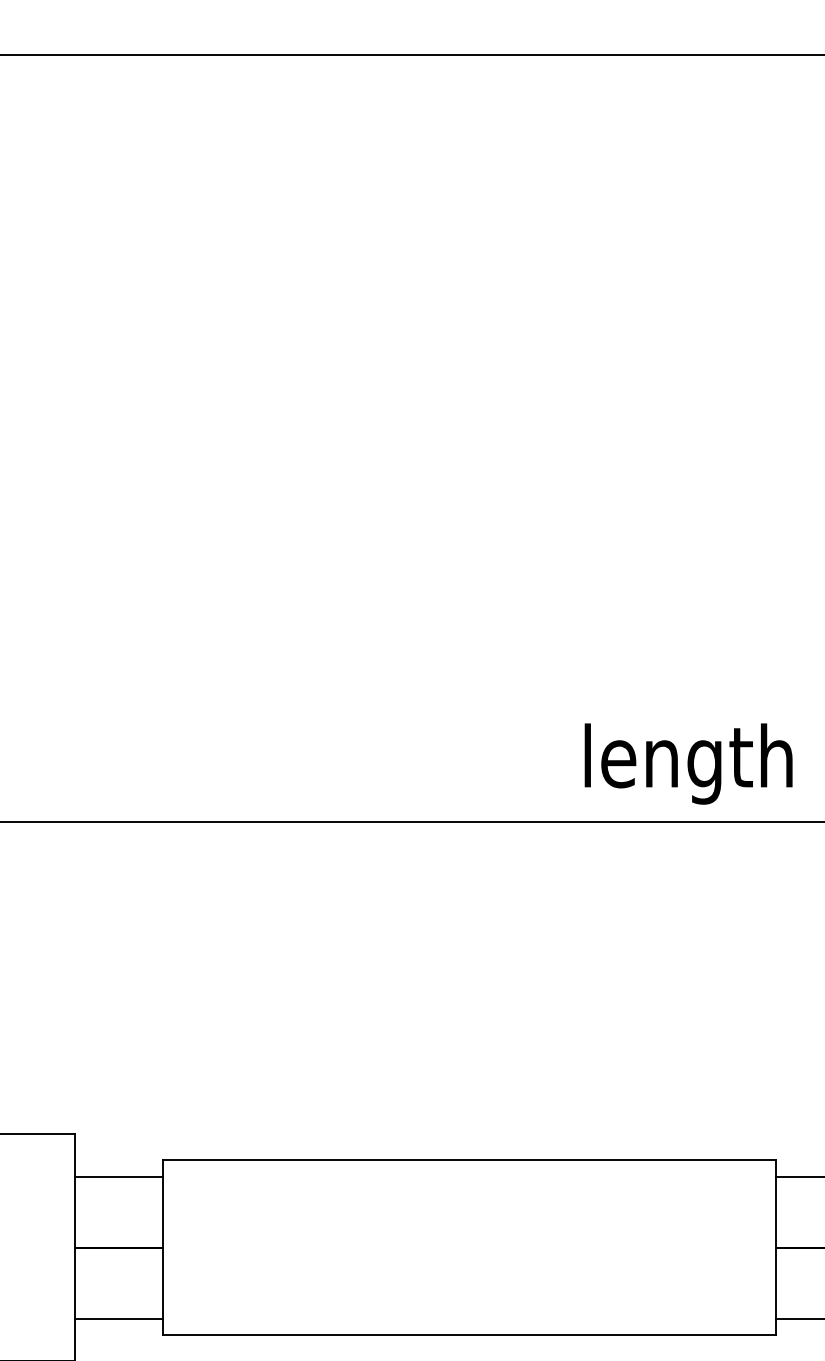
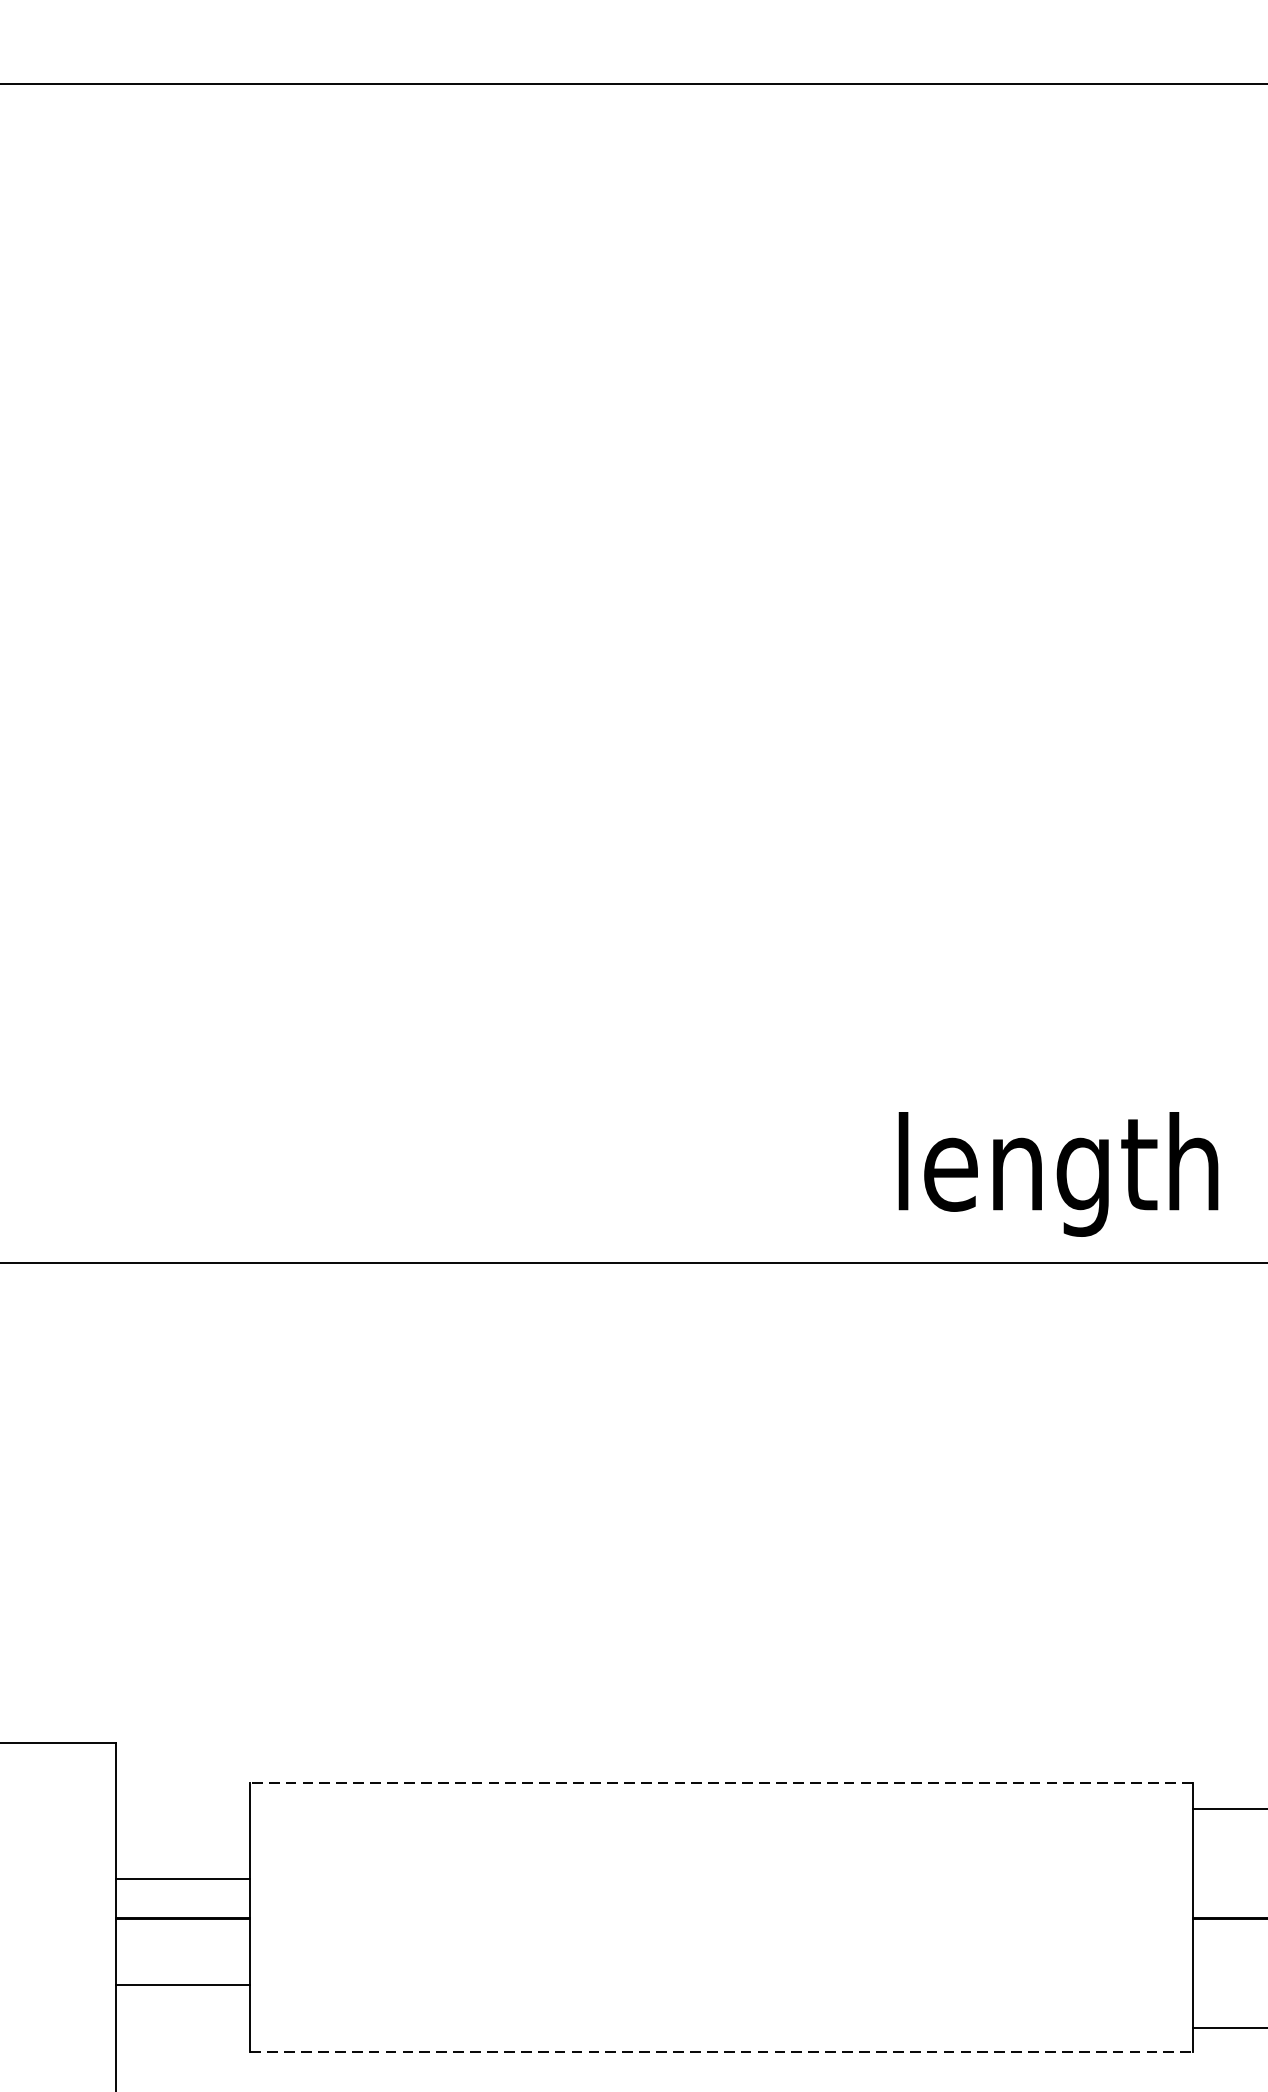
line: (468, 1160) -> (720, 1783), solid -> dashed
line: (118, 1176) -> (182, 1879), moved
line: (118, 1319) -> (182, 1985), moved
line: (469, 1335) -> (721, 2052), solid -> dashed

